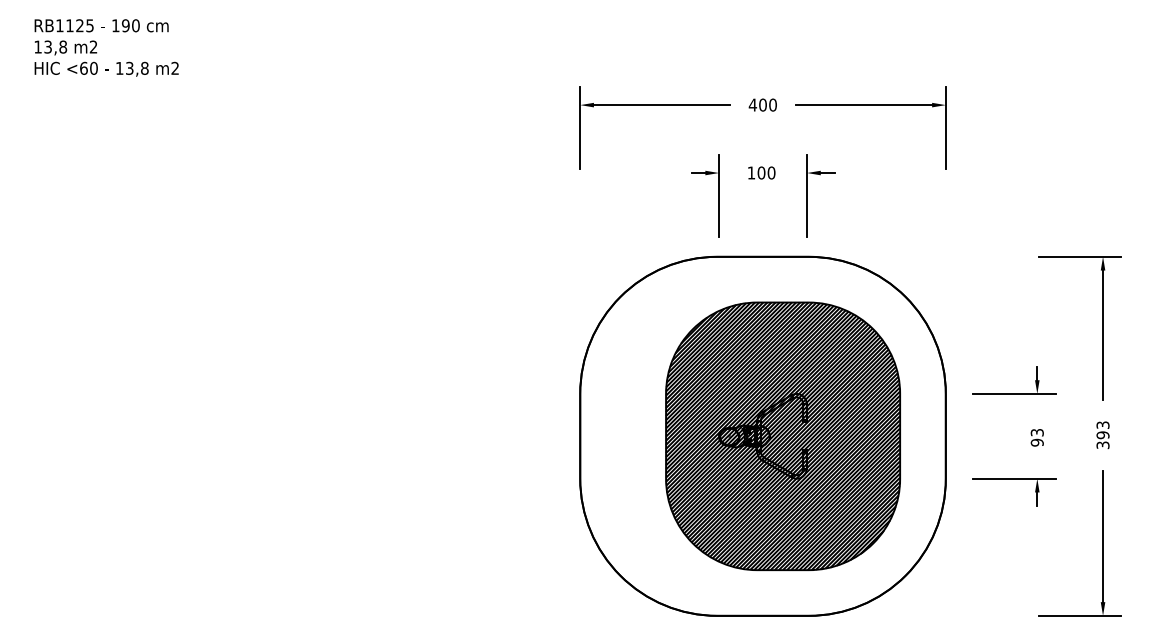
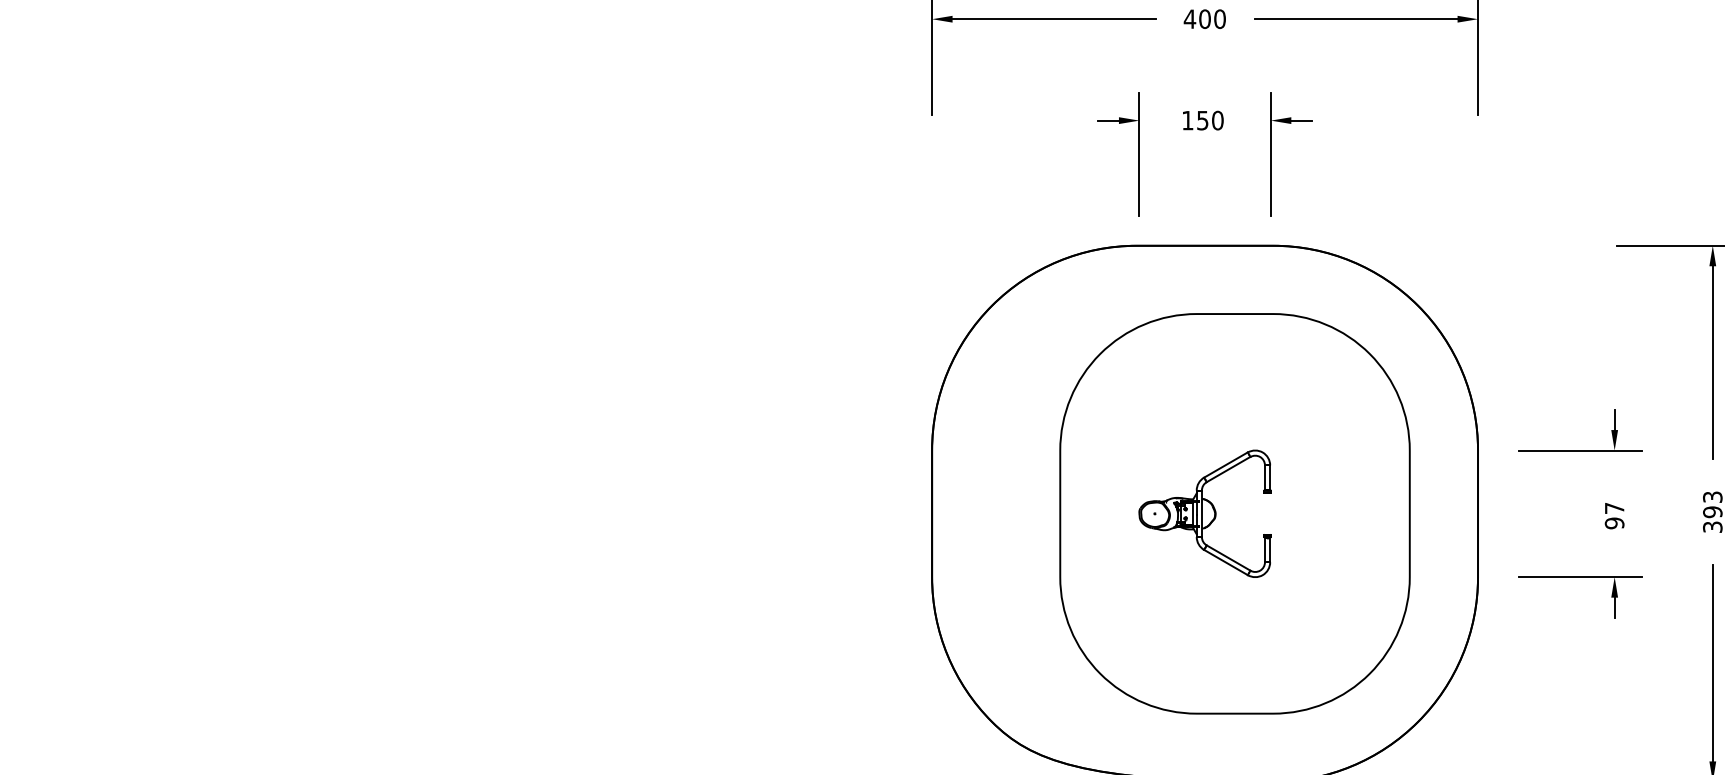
text: (761, 172) -> (1202, 119), 100 -> 150
text: (1036, 432) -> (1613, 508), 93 -> 97
hatch: (783, 436) -> (1235, 514), removed

